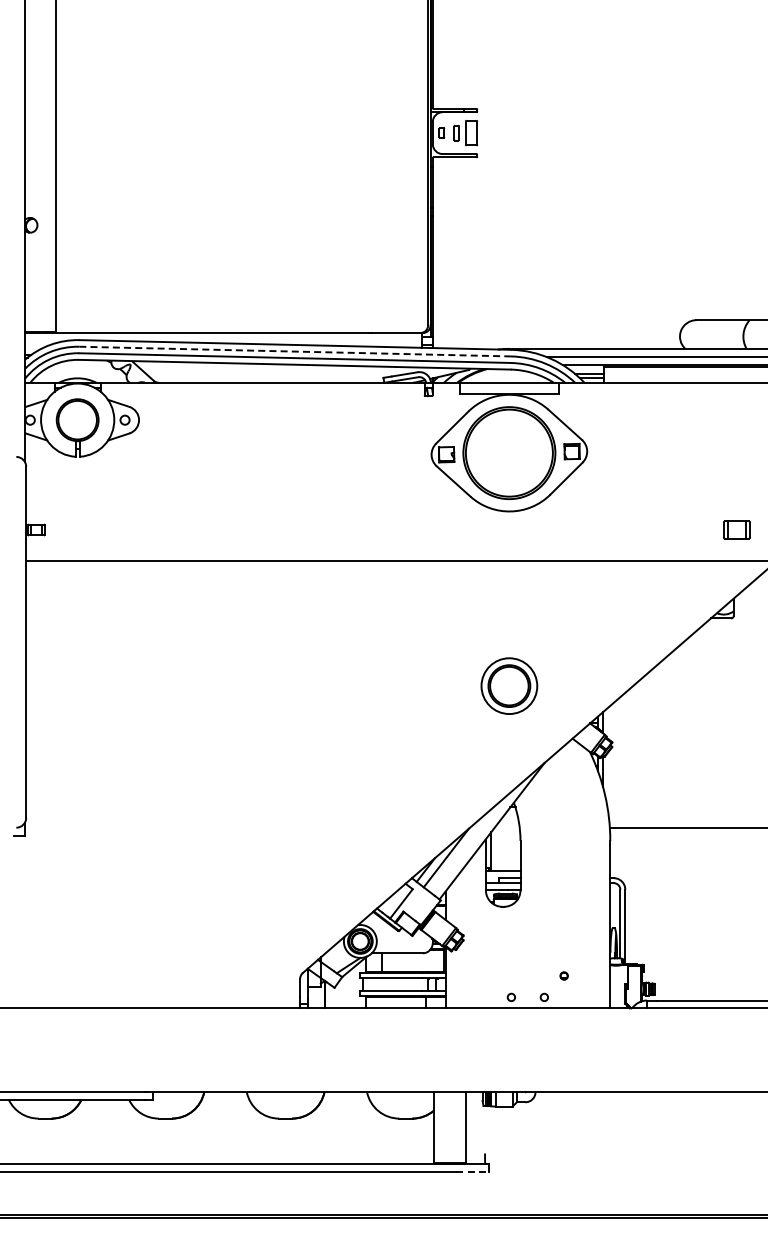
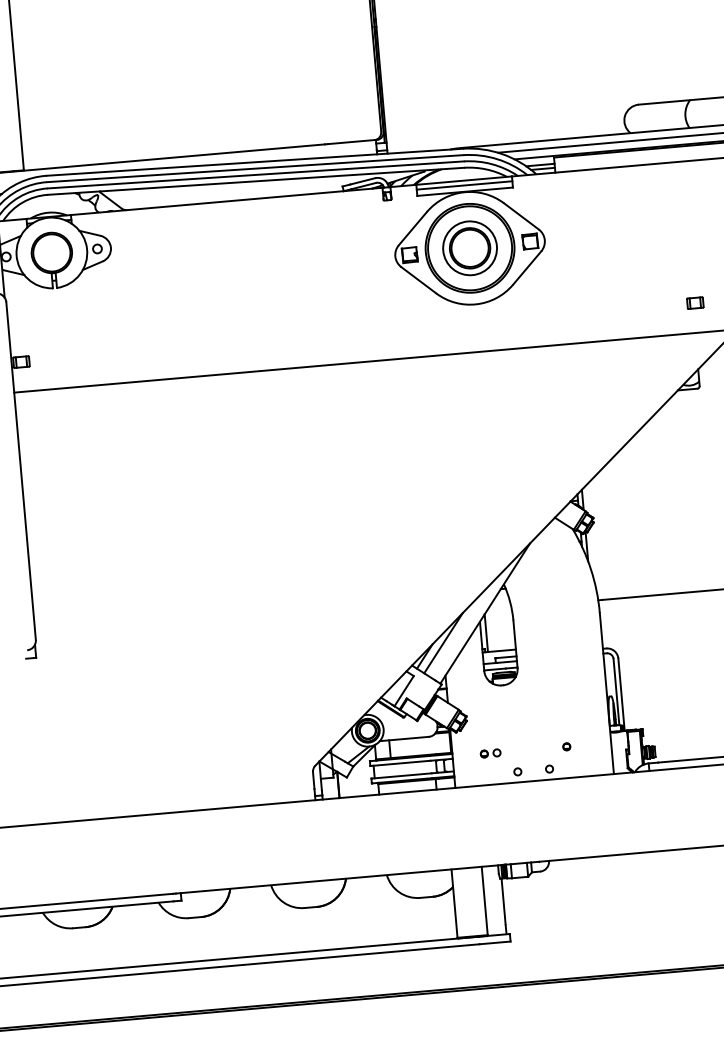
line: (295, 351) -> (255, 168), dashed -> solid
line: (509, 387) -> (464, 185), added
part: (736, 529) -> (695, 302), size x0.62
part: (509, 685) -> (470, 247), moved
part: (484, 975) -> (490, 753), added
line: (485, 1129) -> (504, 901), added
line: (472, 1171) -> (495, 942), dashed -> solid

